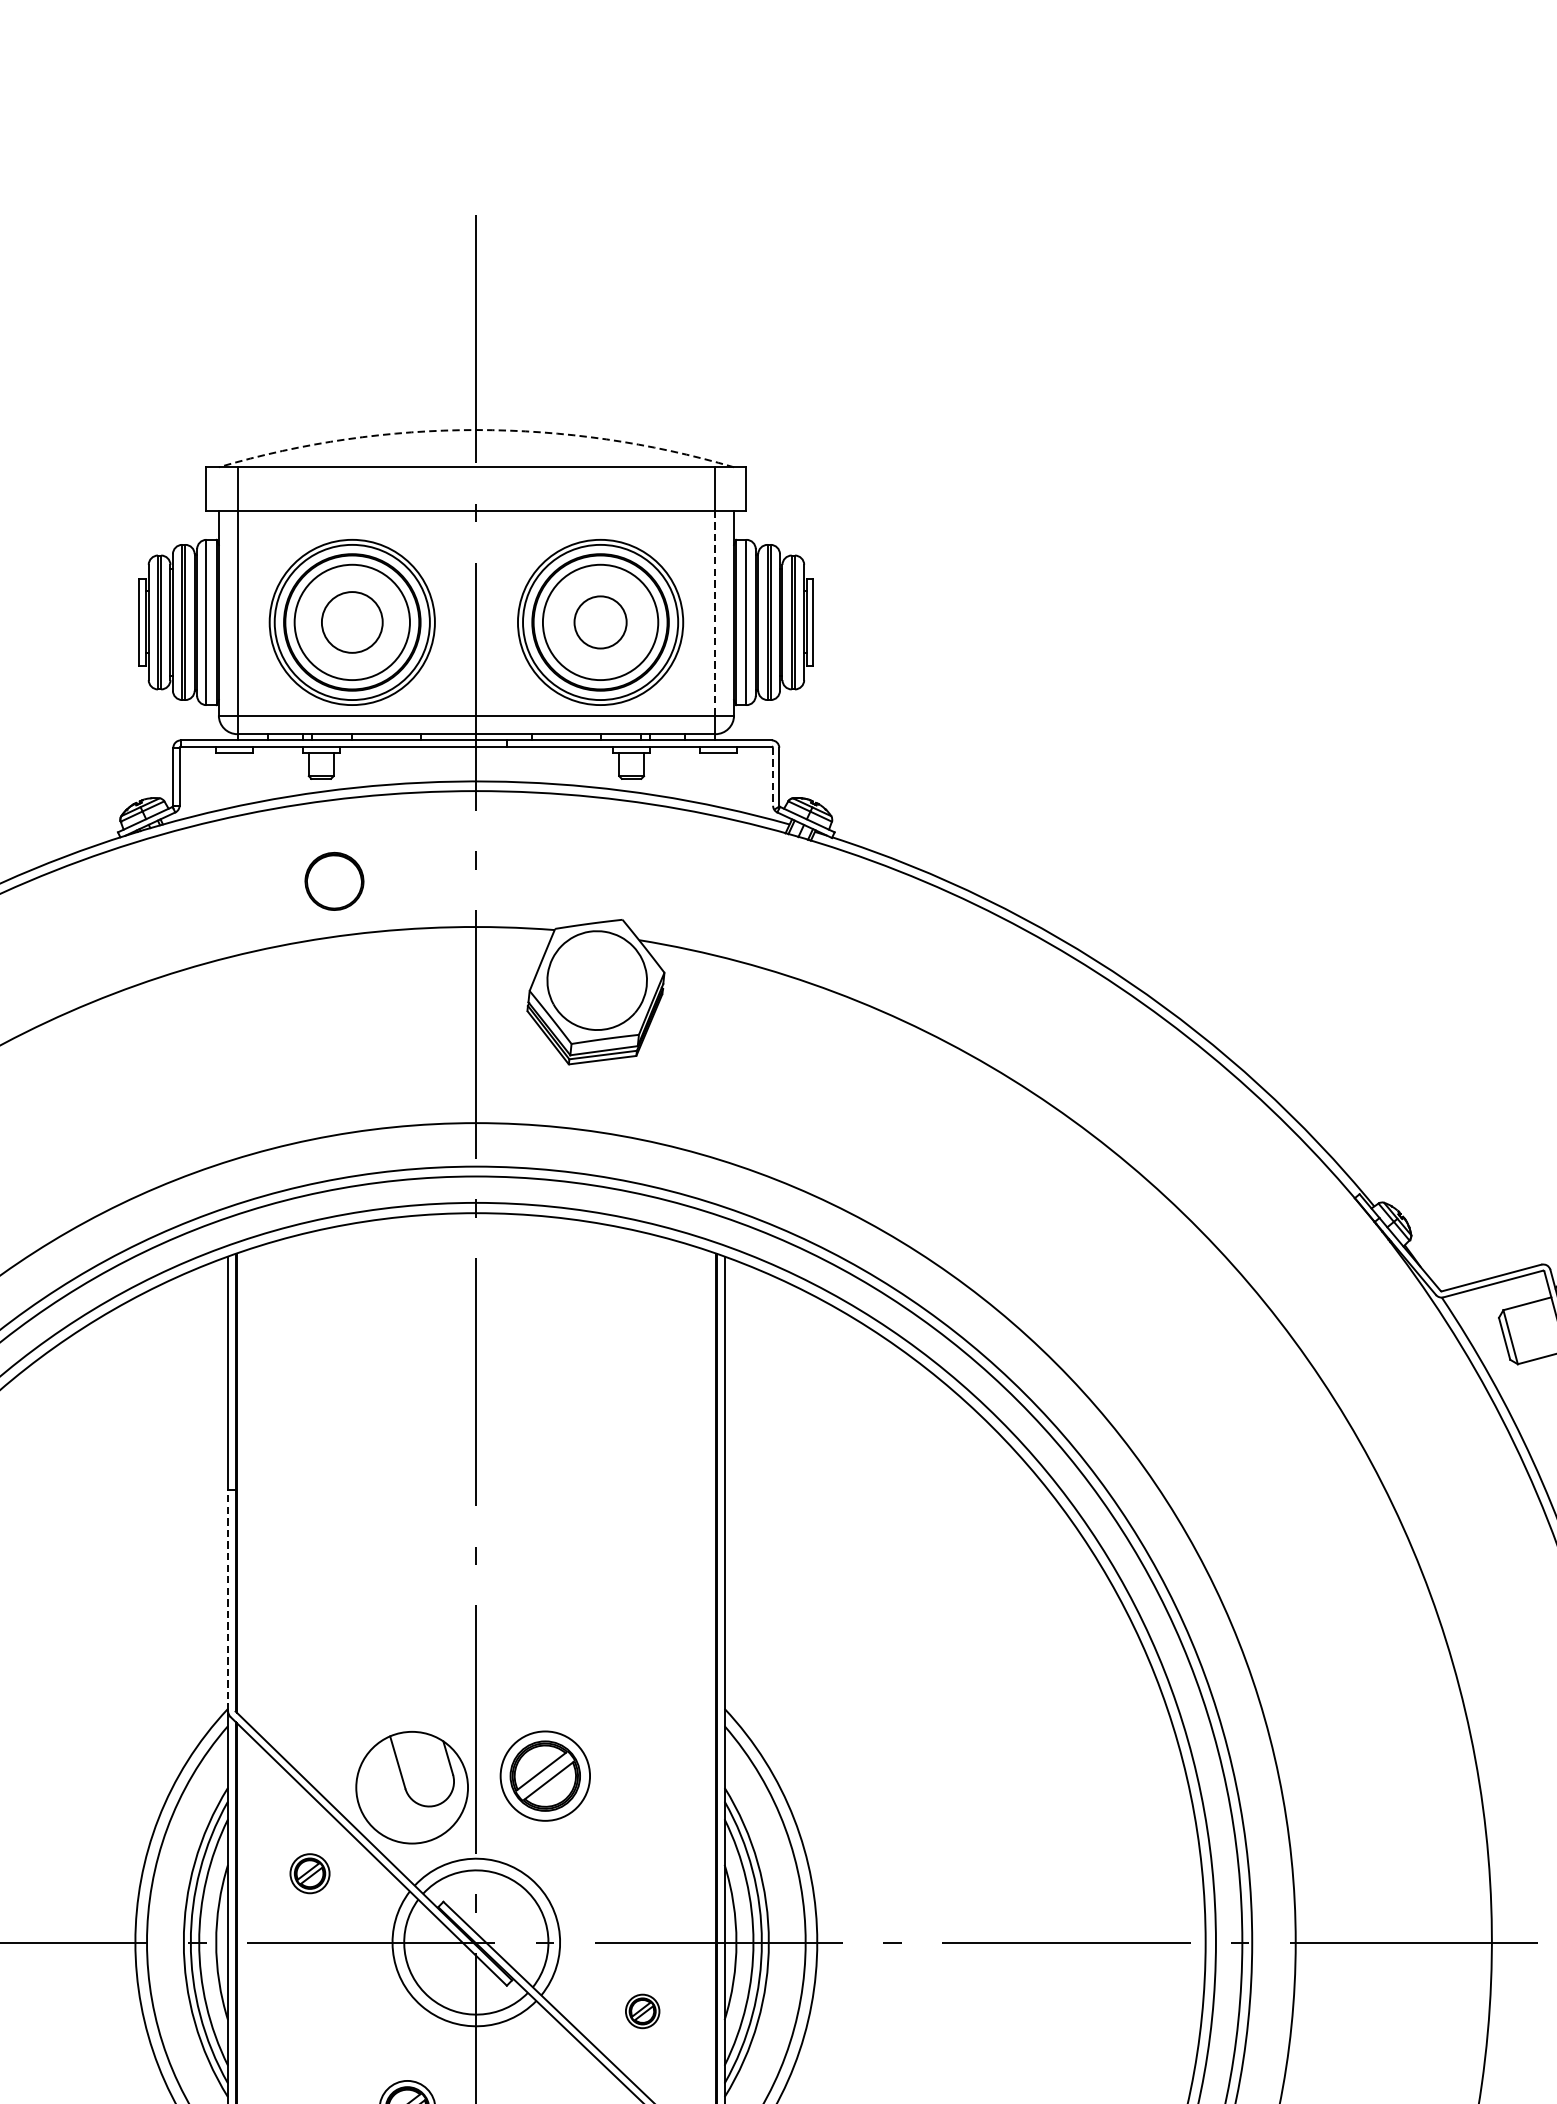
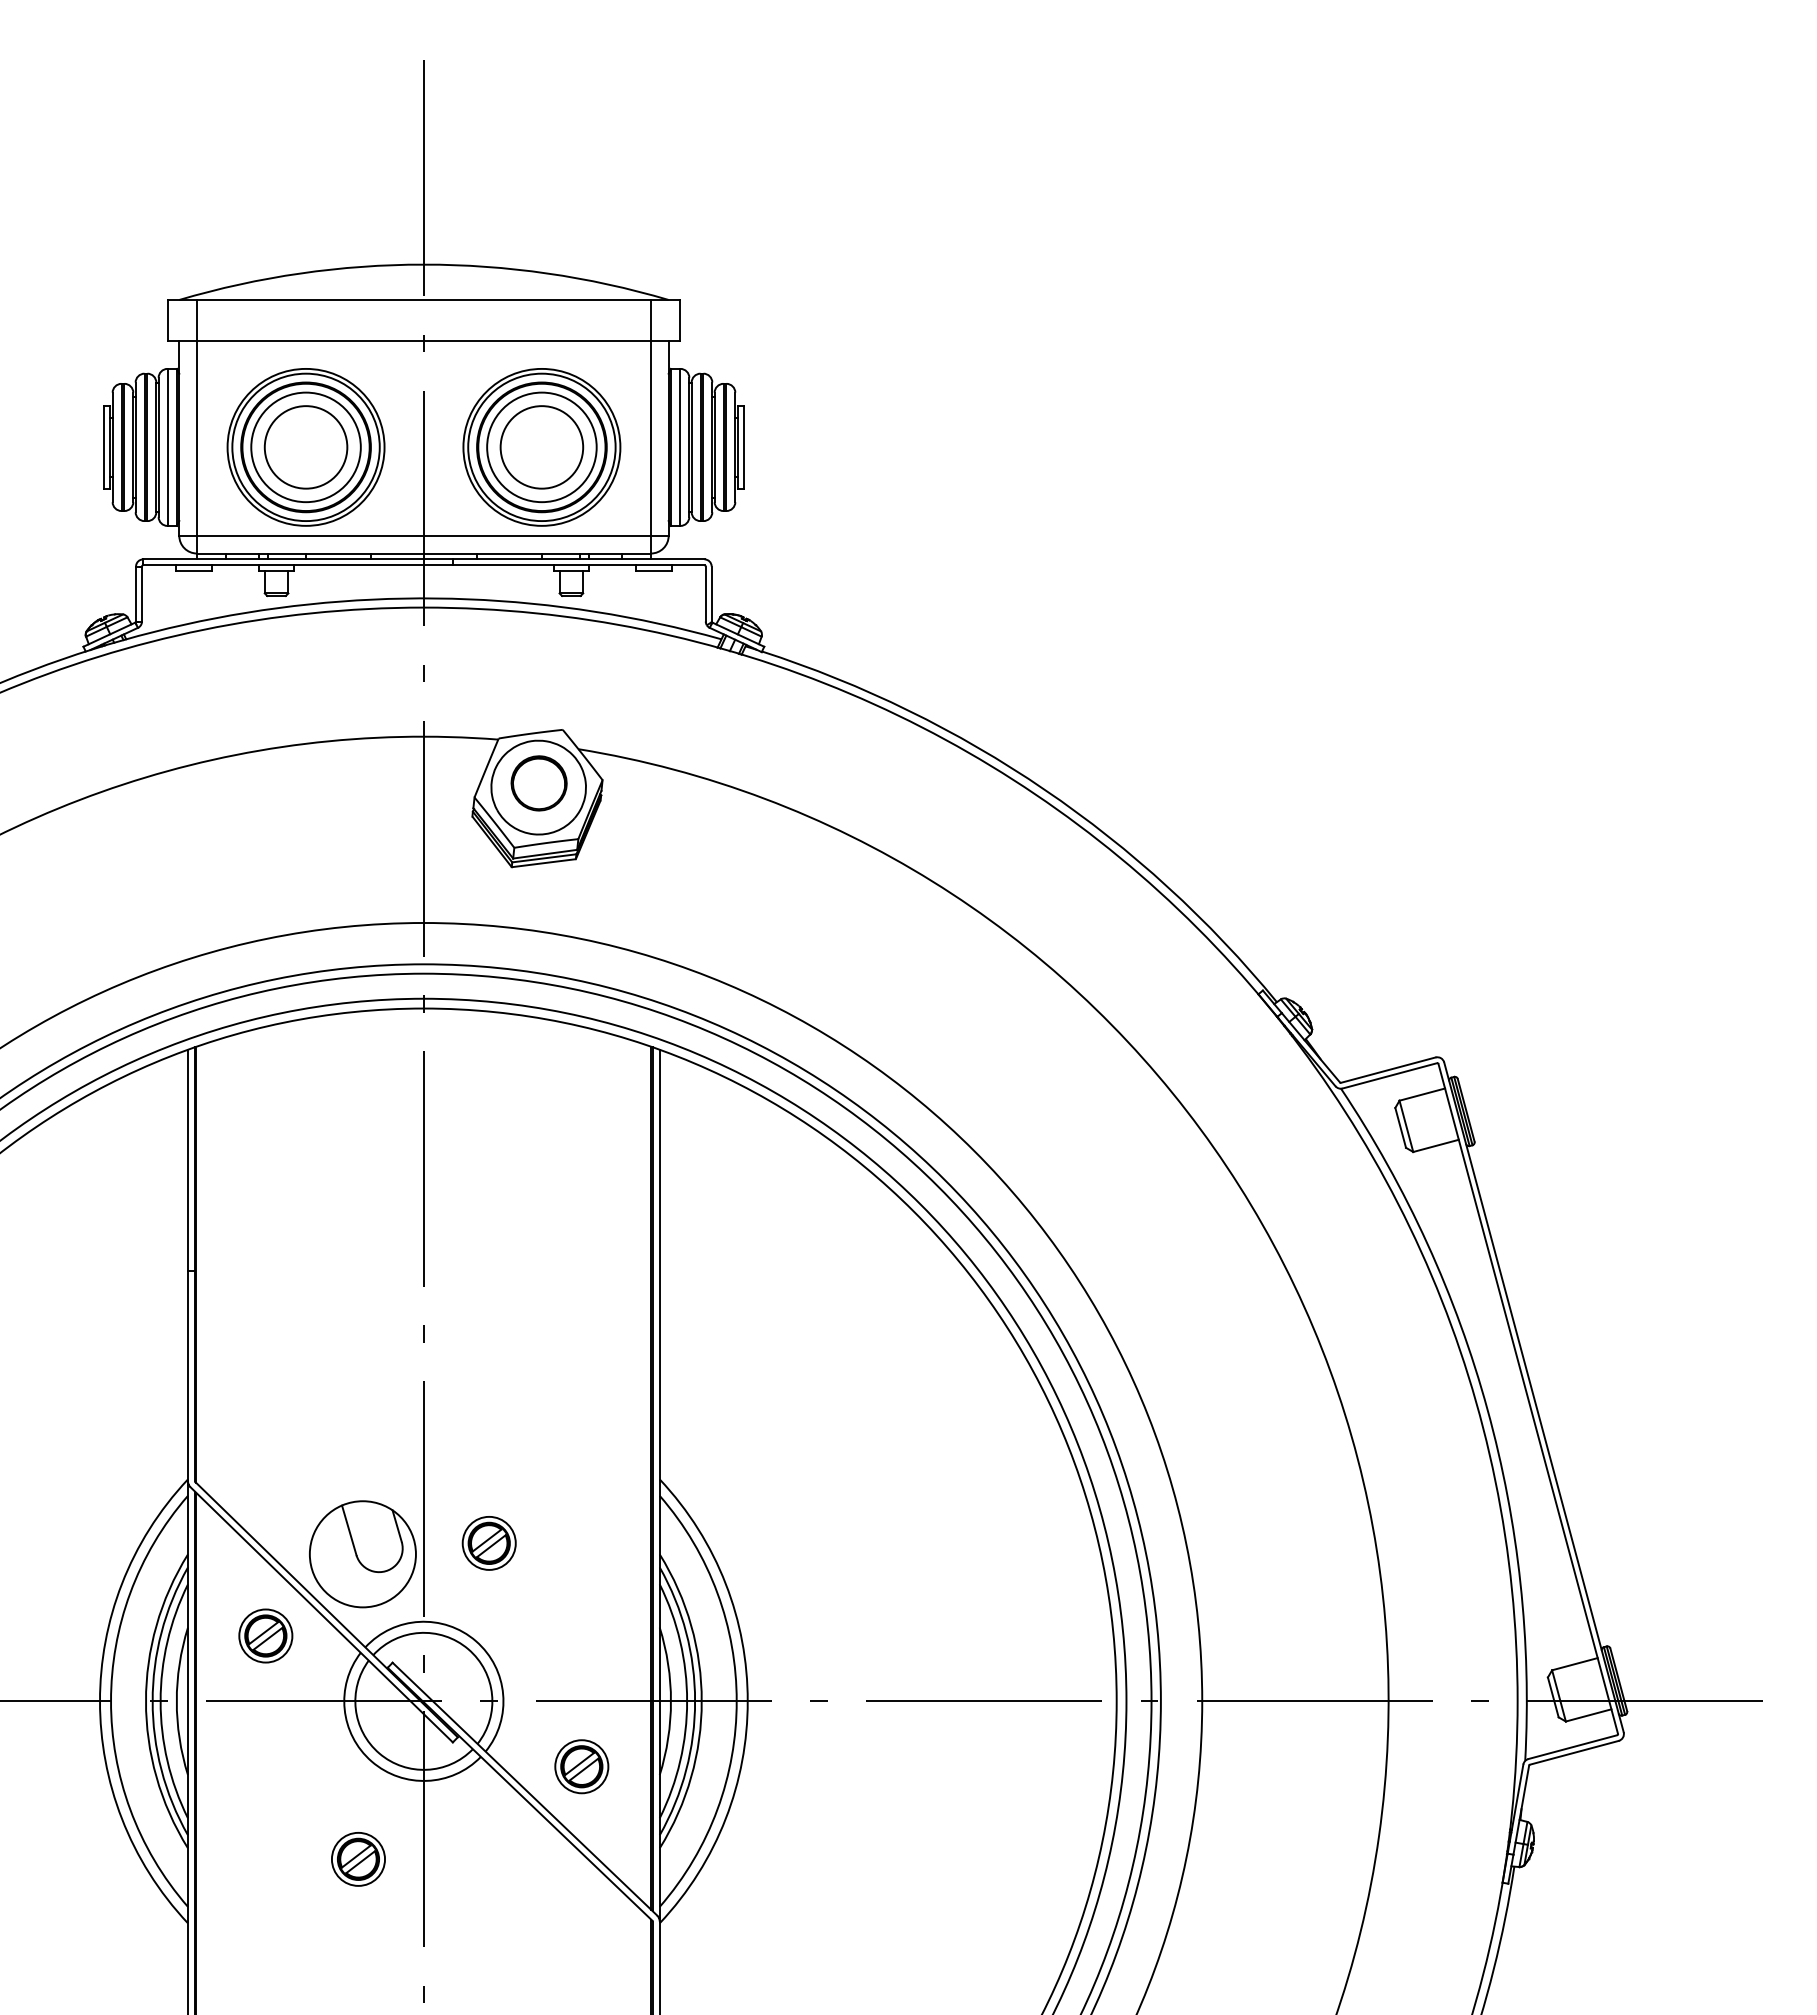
arc: (475, 429) -> (423, 264), dashed -> solid
line: (715, 614) -> (651, 439), dashed -> solid
circle: (351, 622) -> (305, 447), size x1.43
circle: (600, 622) -> (541, 447), size x1.67
line: (772, 777) -> (705, 594), dashed -> solid
part: (333, 881) -> (538, 783), moved
line: (228, 1599) -> (188, 1375), dashed -> solid
part: (544, 1776) -> (488, 1543), size x0.62
part: (309, 1873) -> (265, 1635), size x1.43
part: (642, 2011) -> (581, 1766), size x1.67

